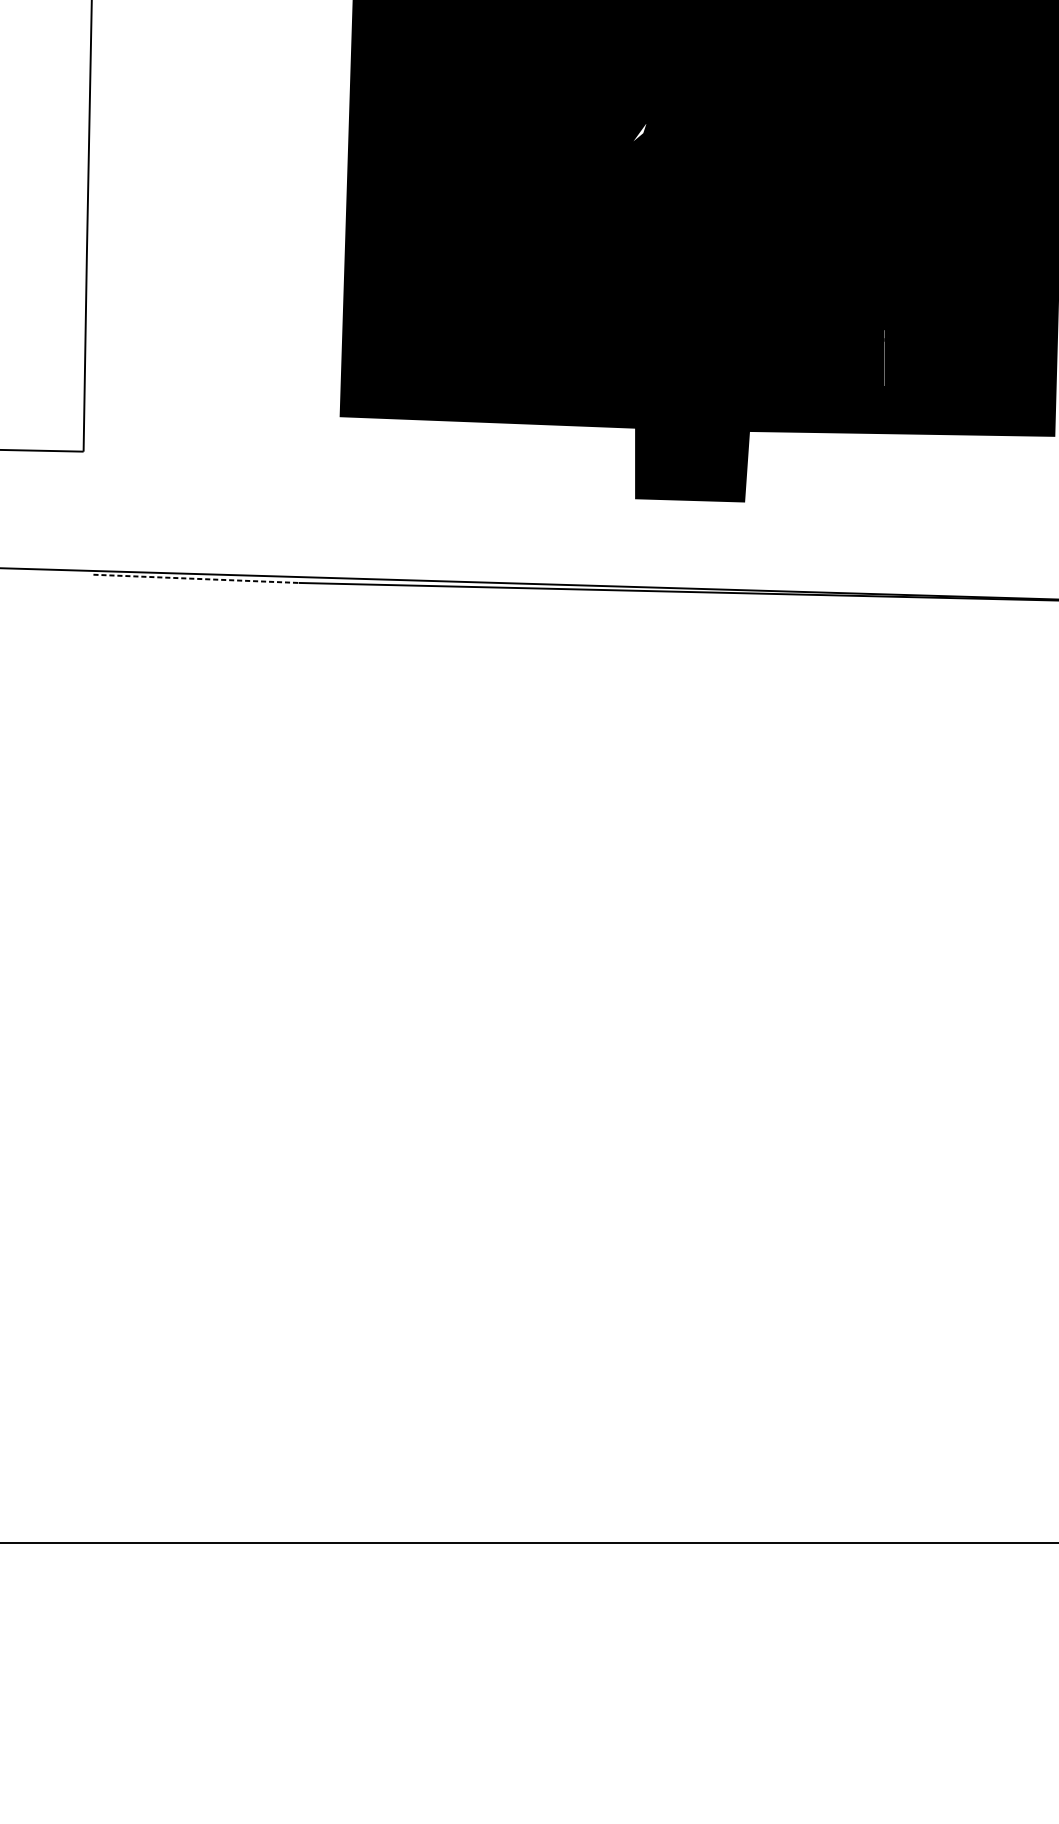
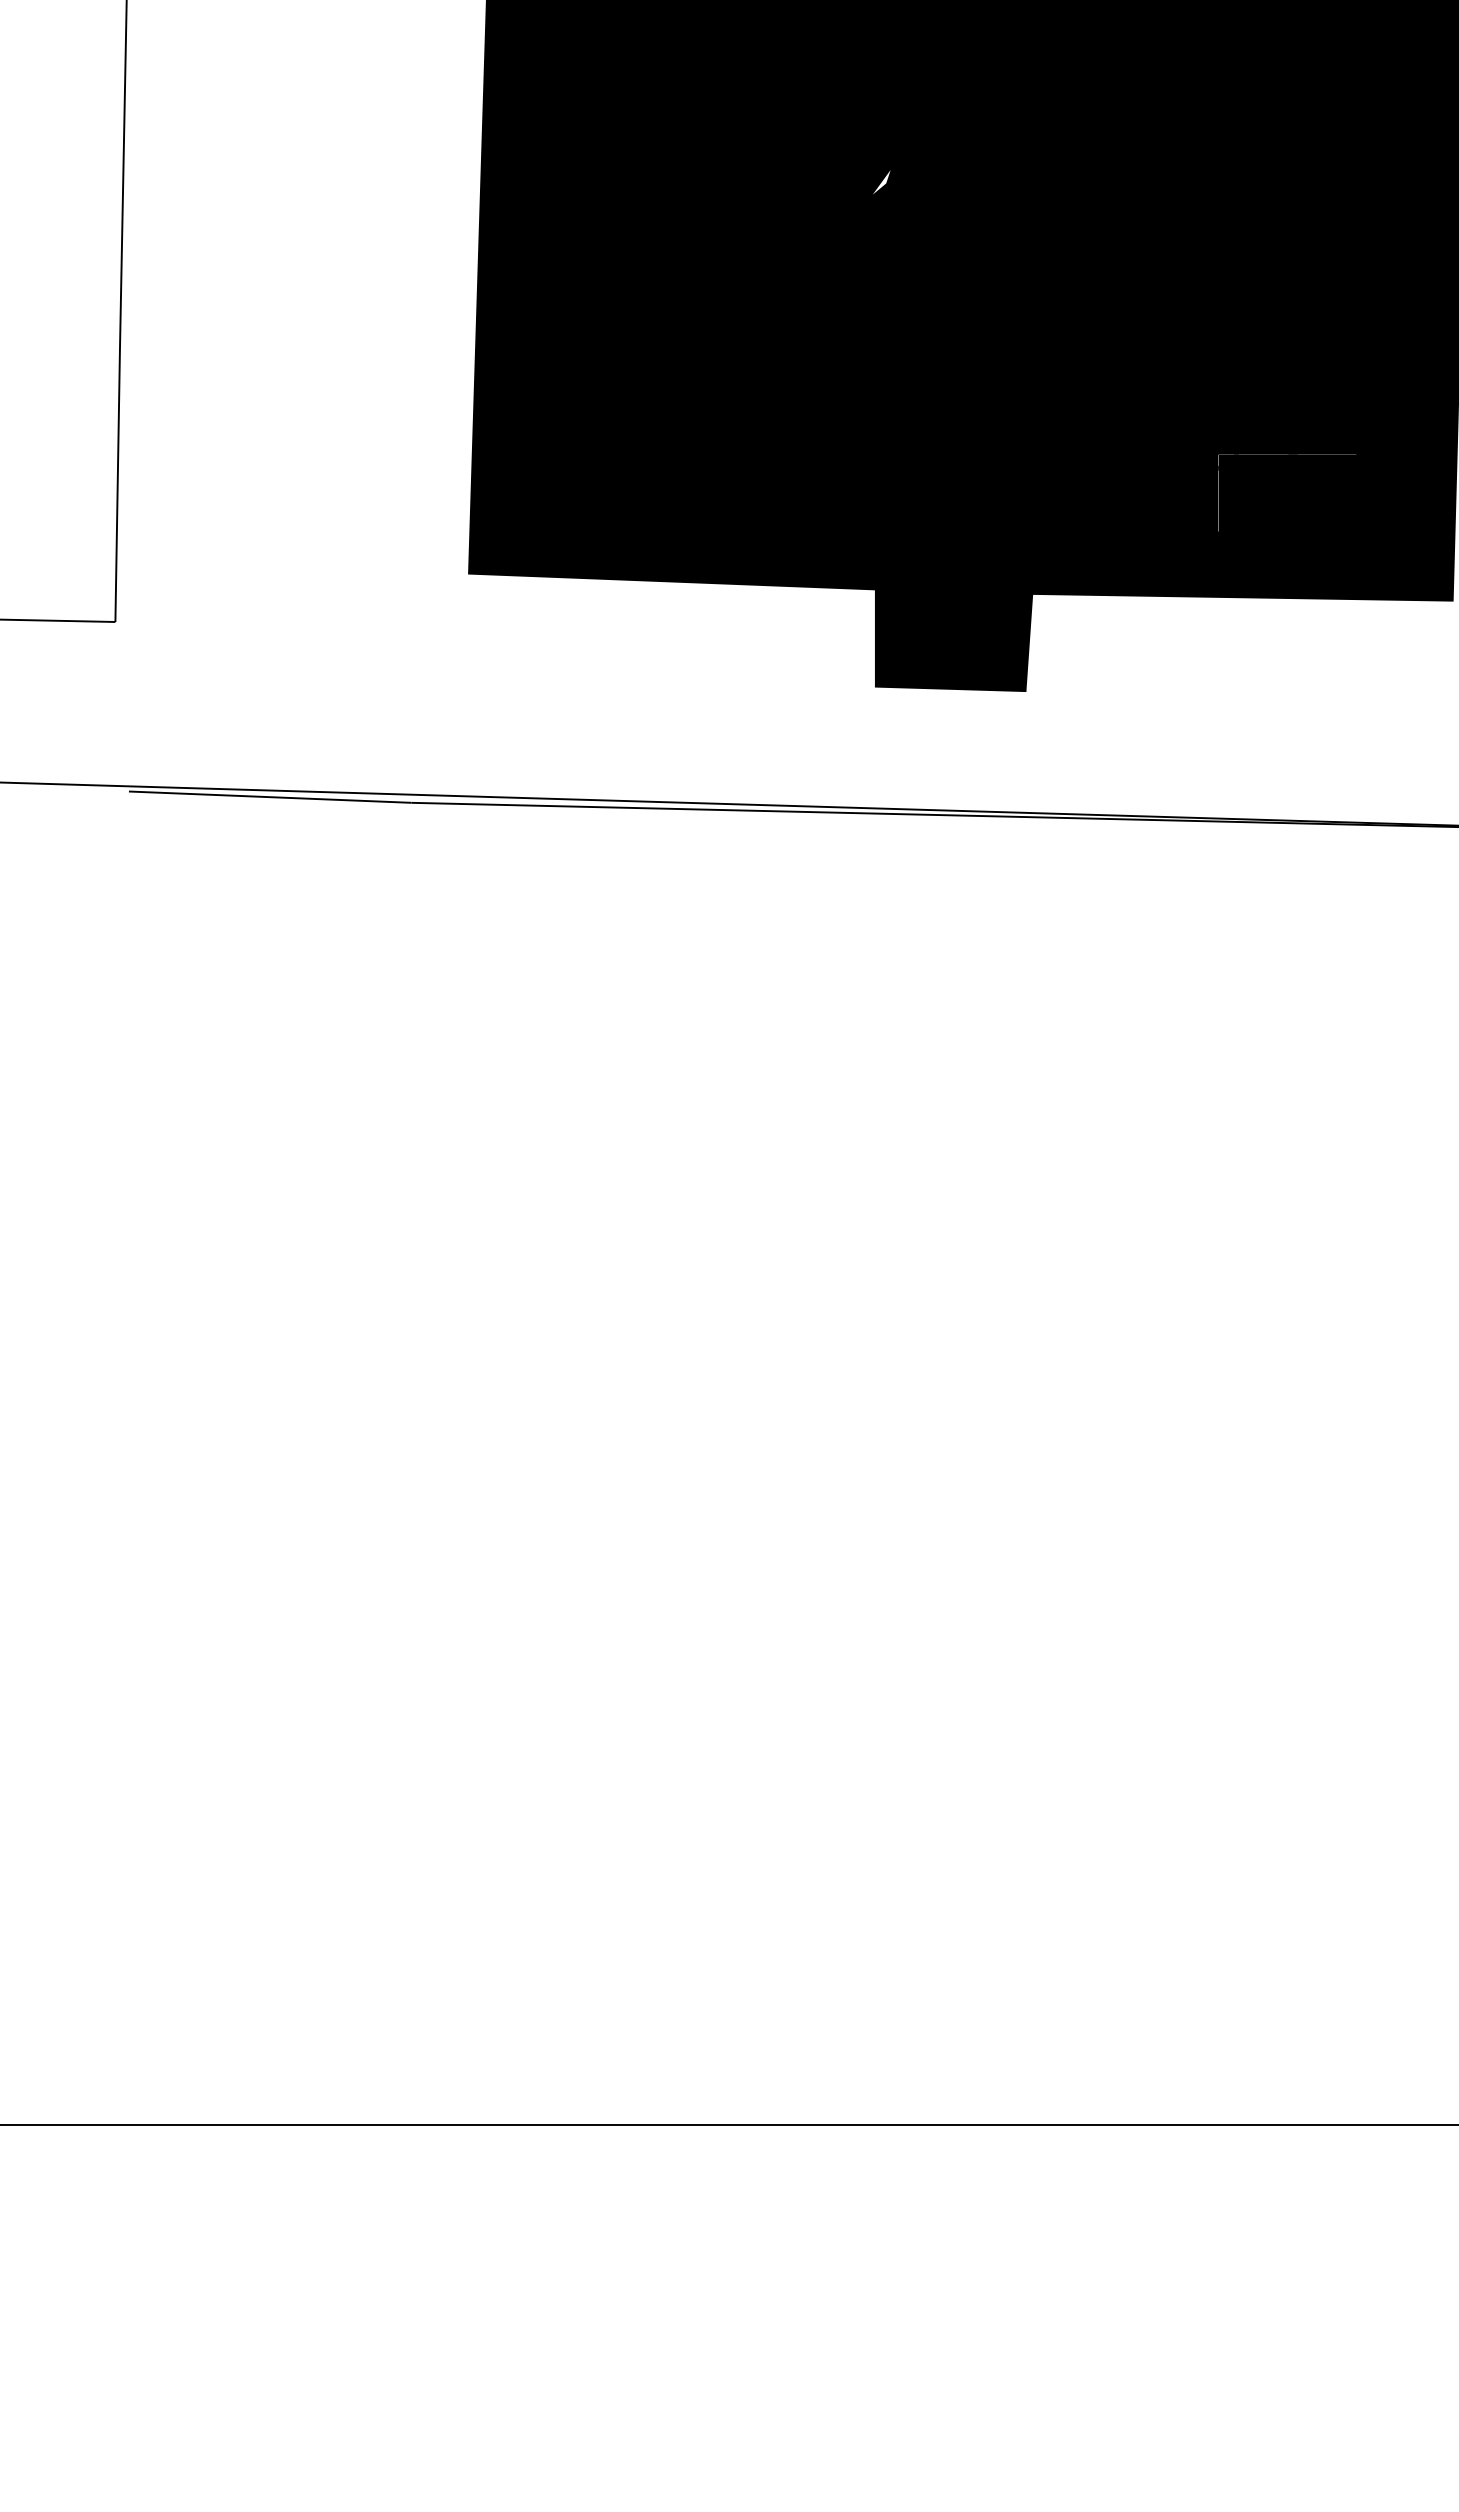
line: (196, 579) -> (270, 797), dashed -> solid

